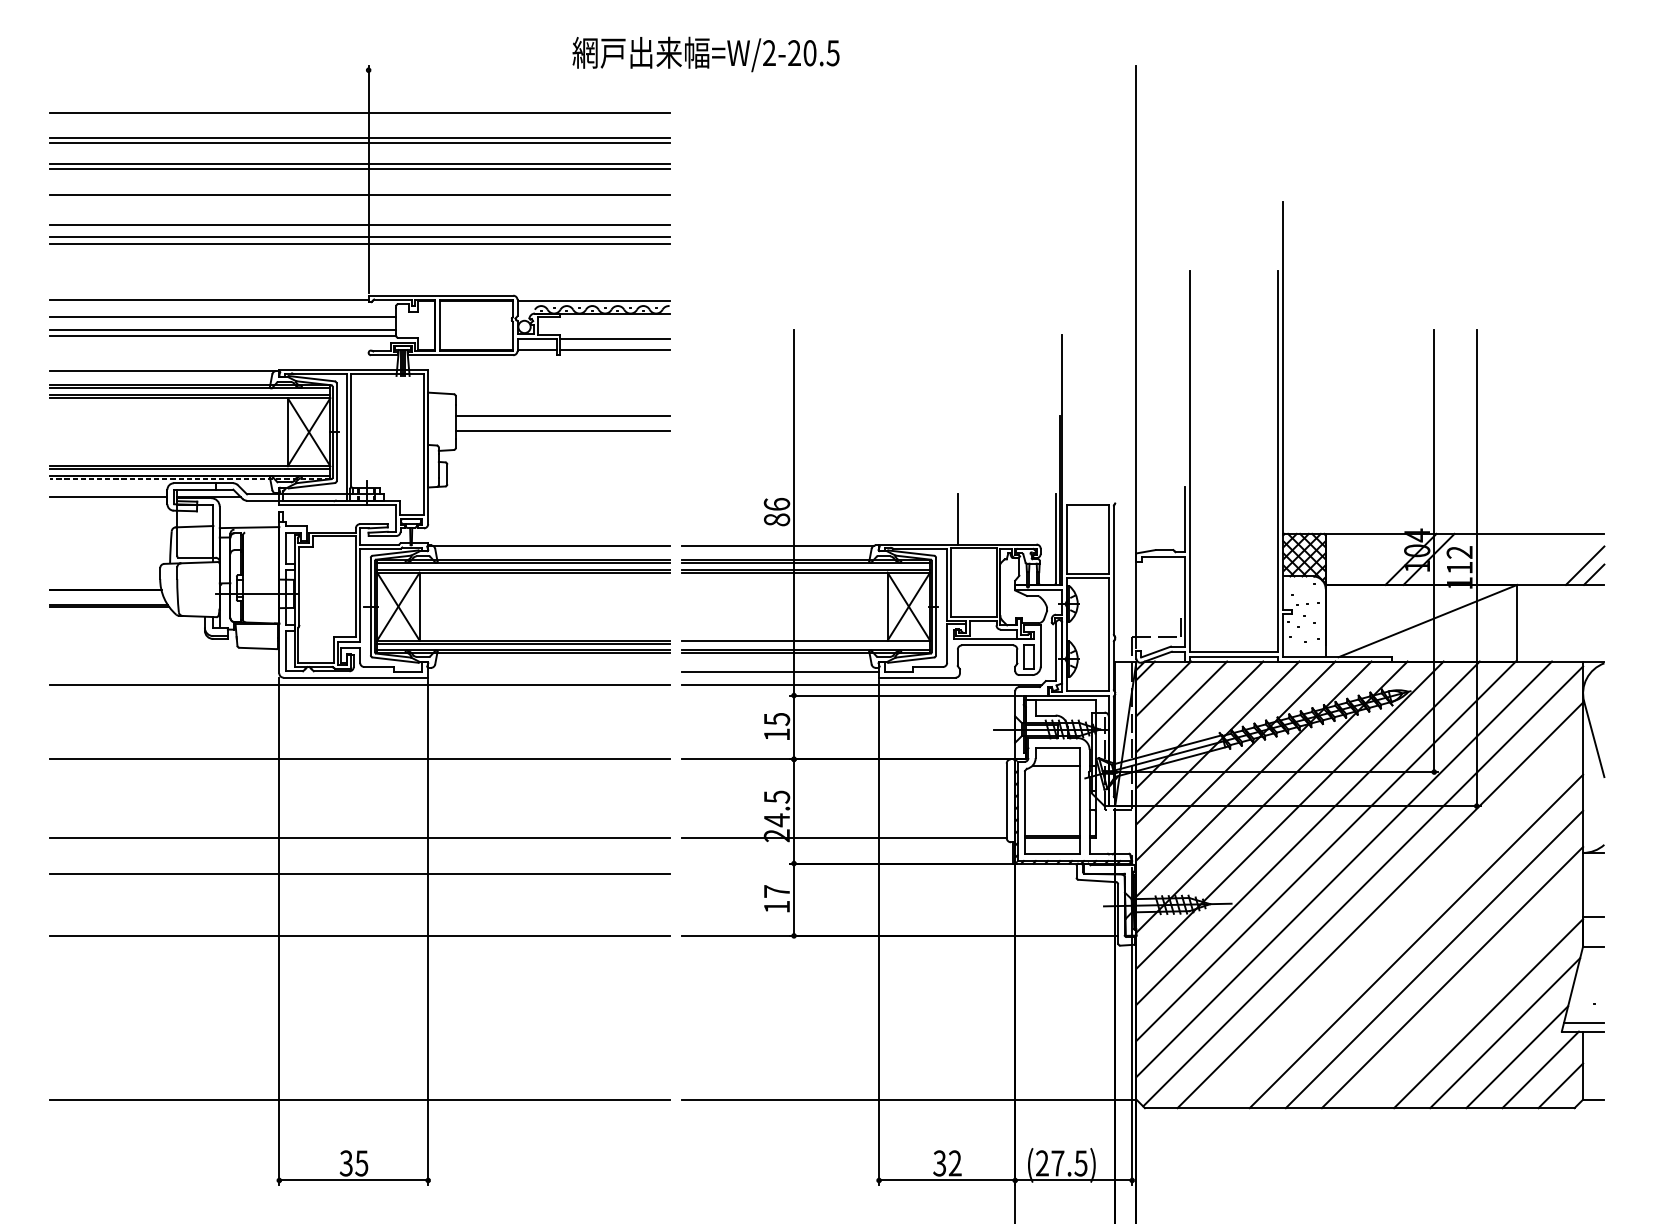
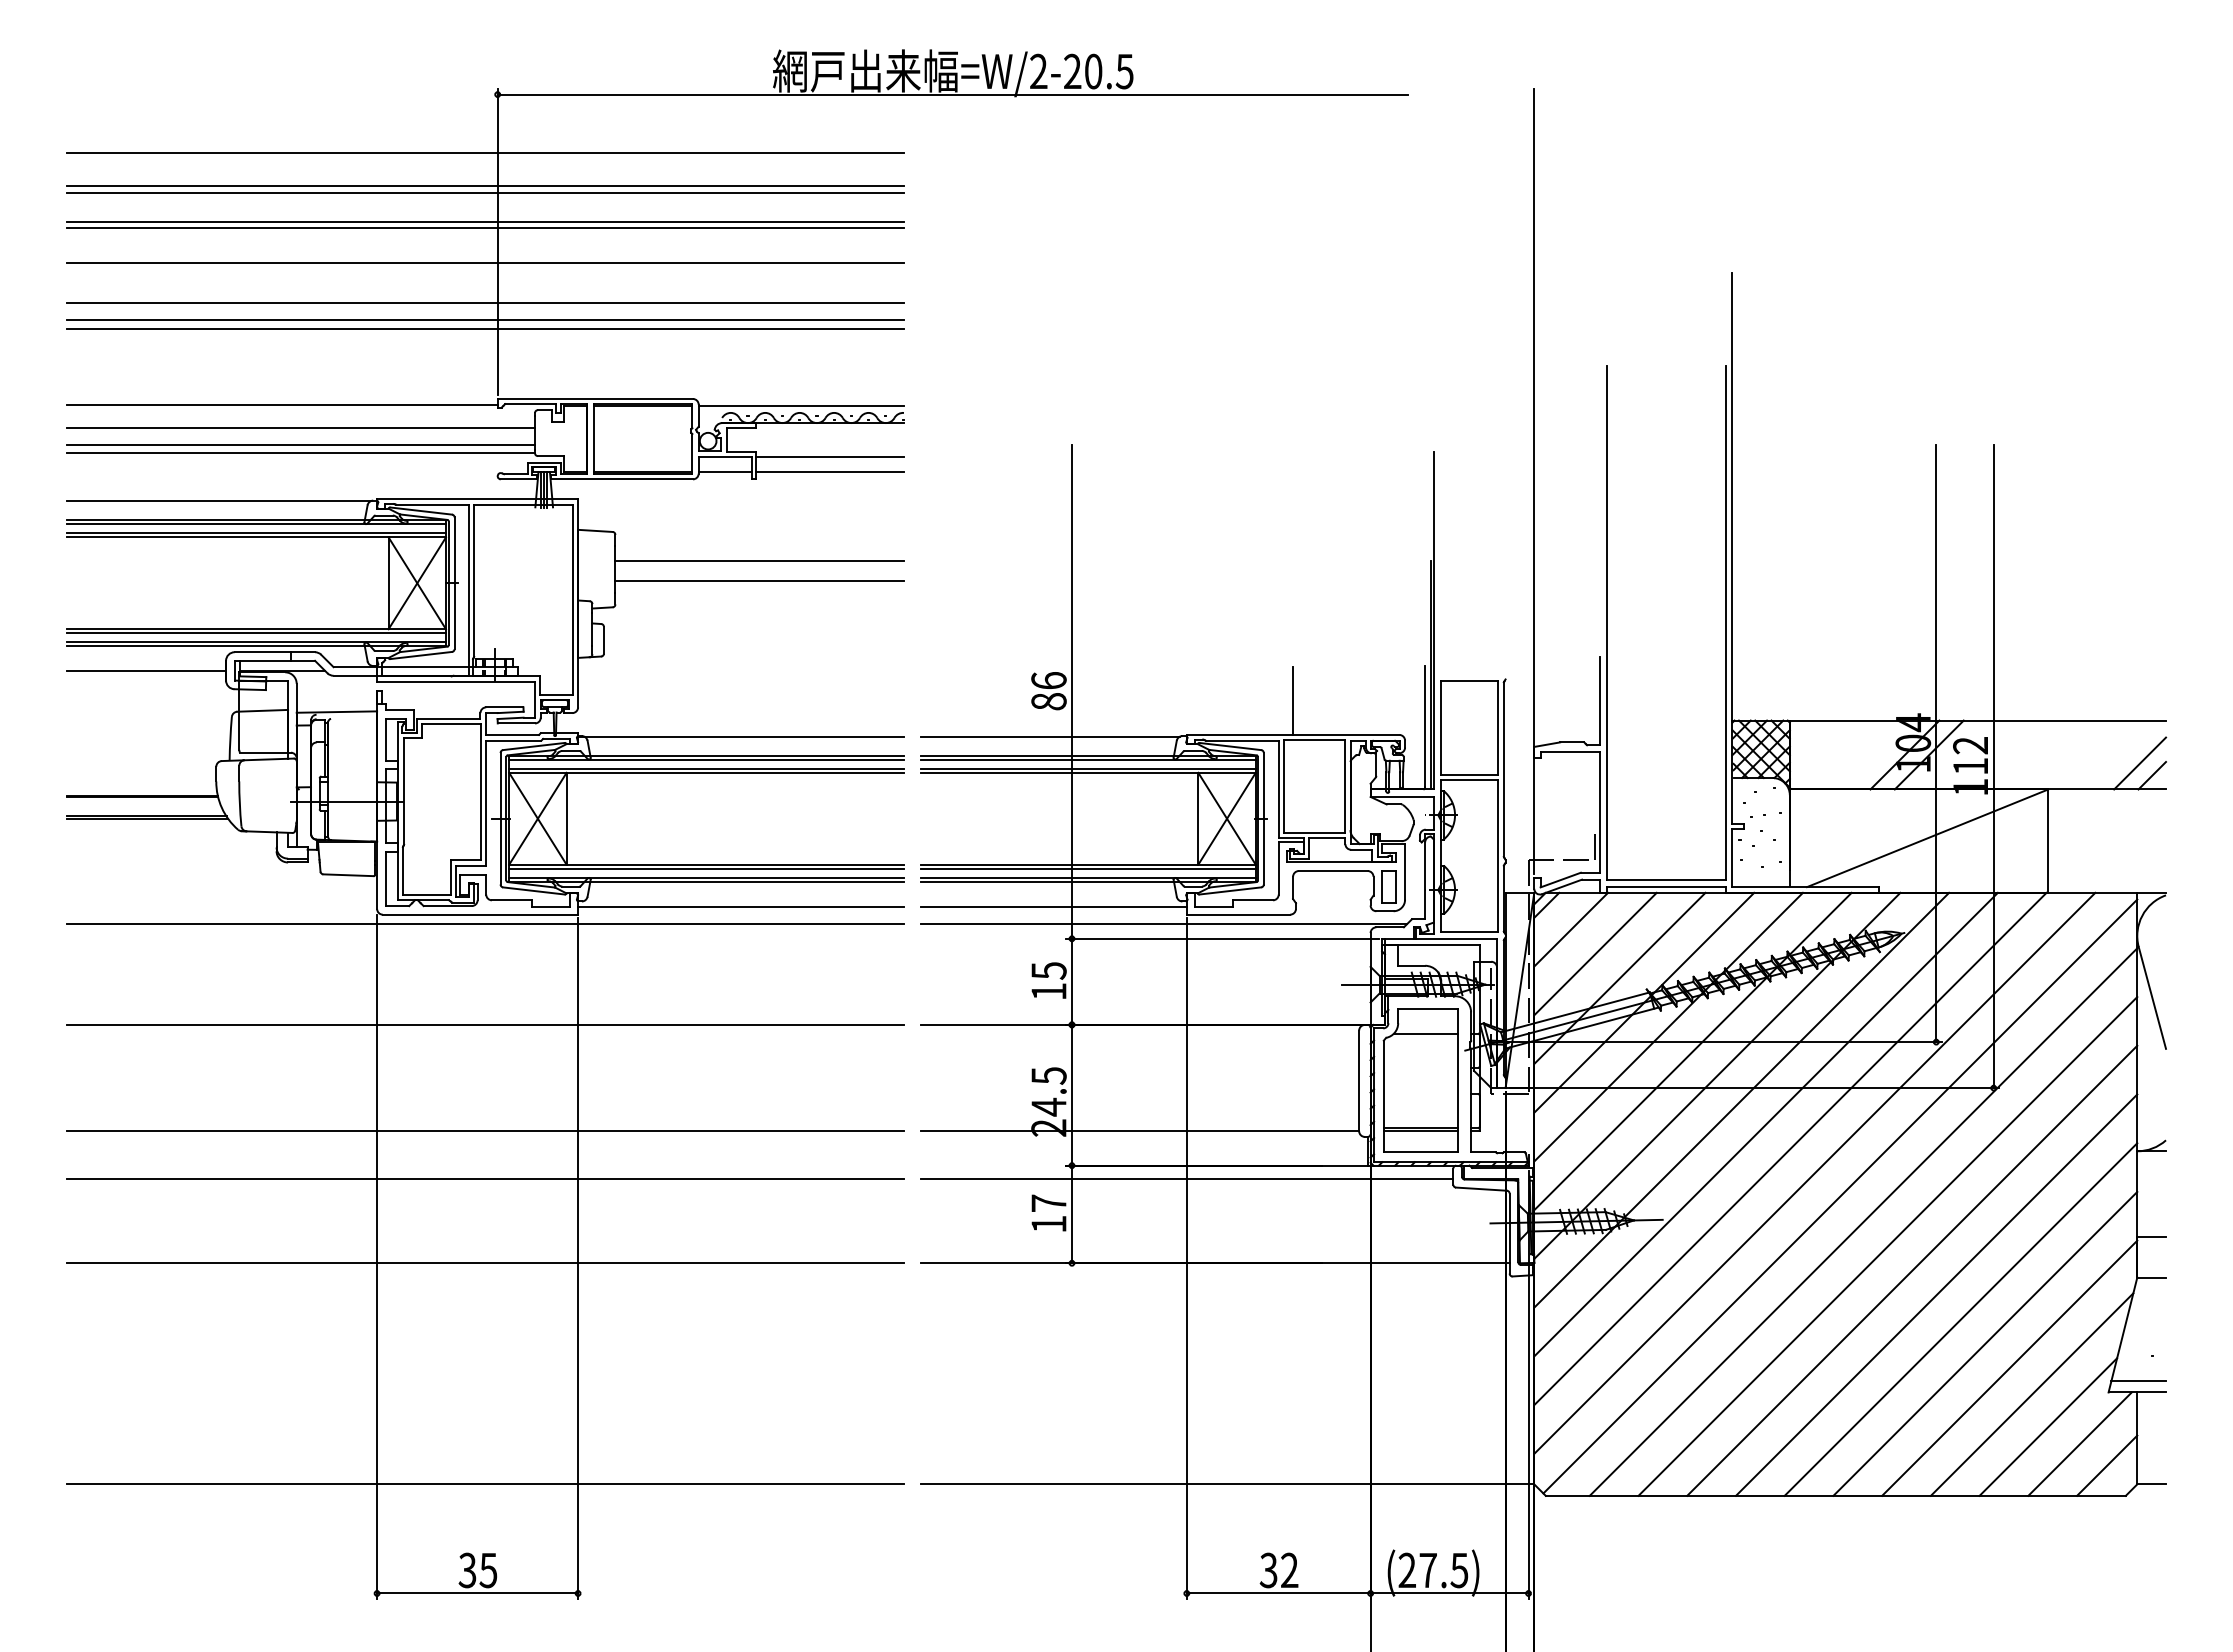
line: (705, 70) -> (952, 94), added
line: (189, 479) -> (256, 646), dashed -> solid
line: (806, 643) -> (1088, 868), added
line: (549, 671) -> (741, 906), added
line: (879, 873) -> (1187, 1179), added
line: (1398, 923) -> (1887, 1246), added
line: (1470, 995) -> (1985, 1343), added

